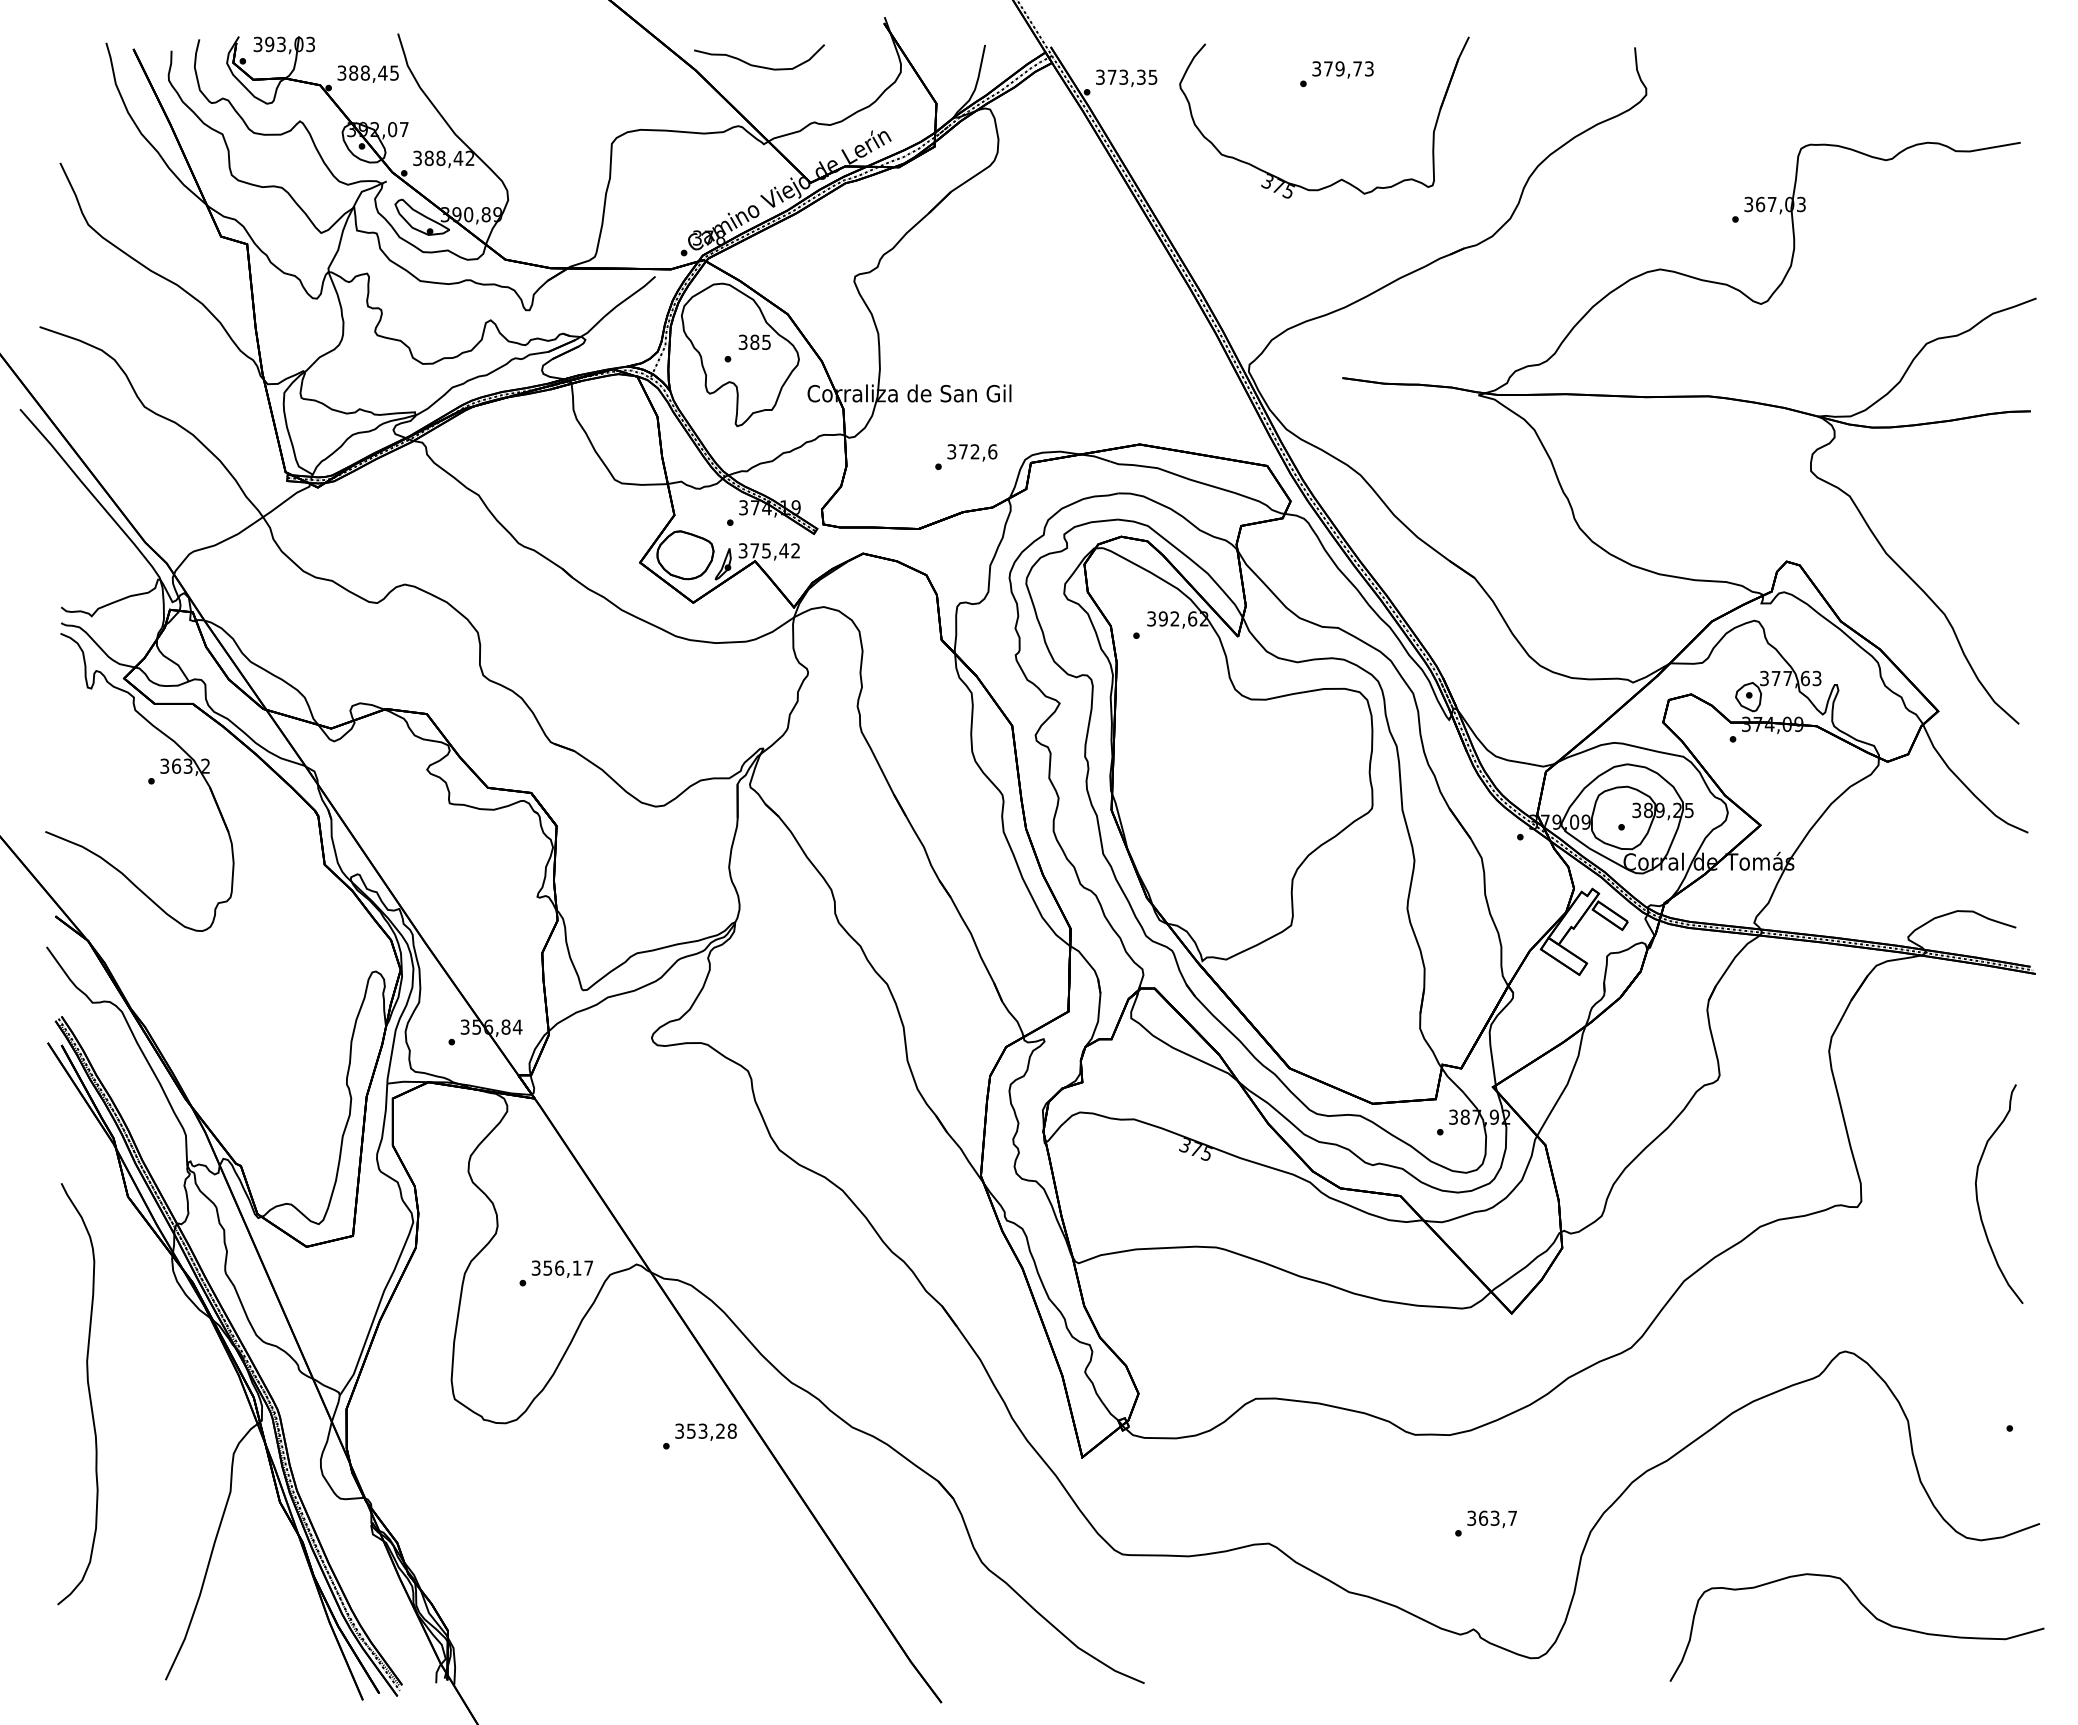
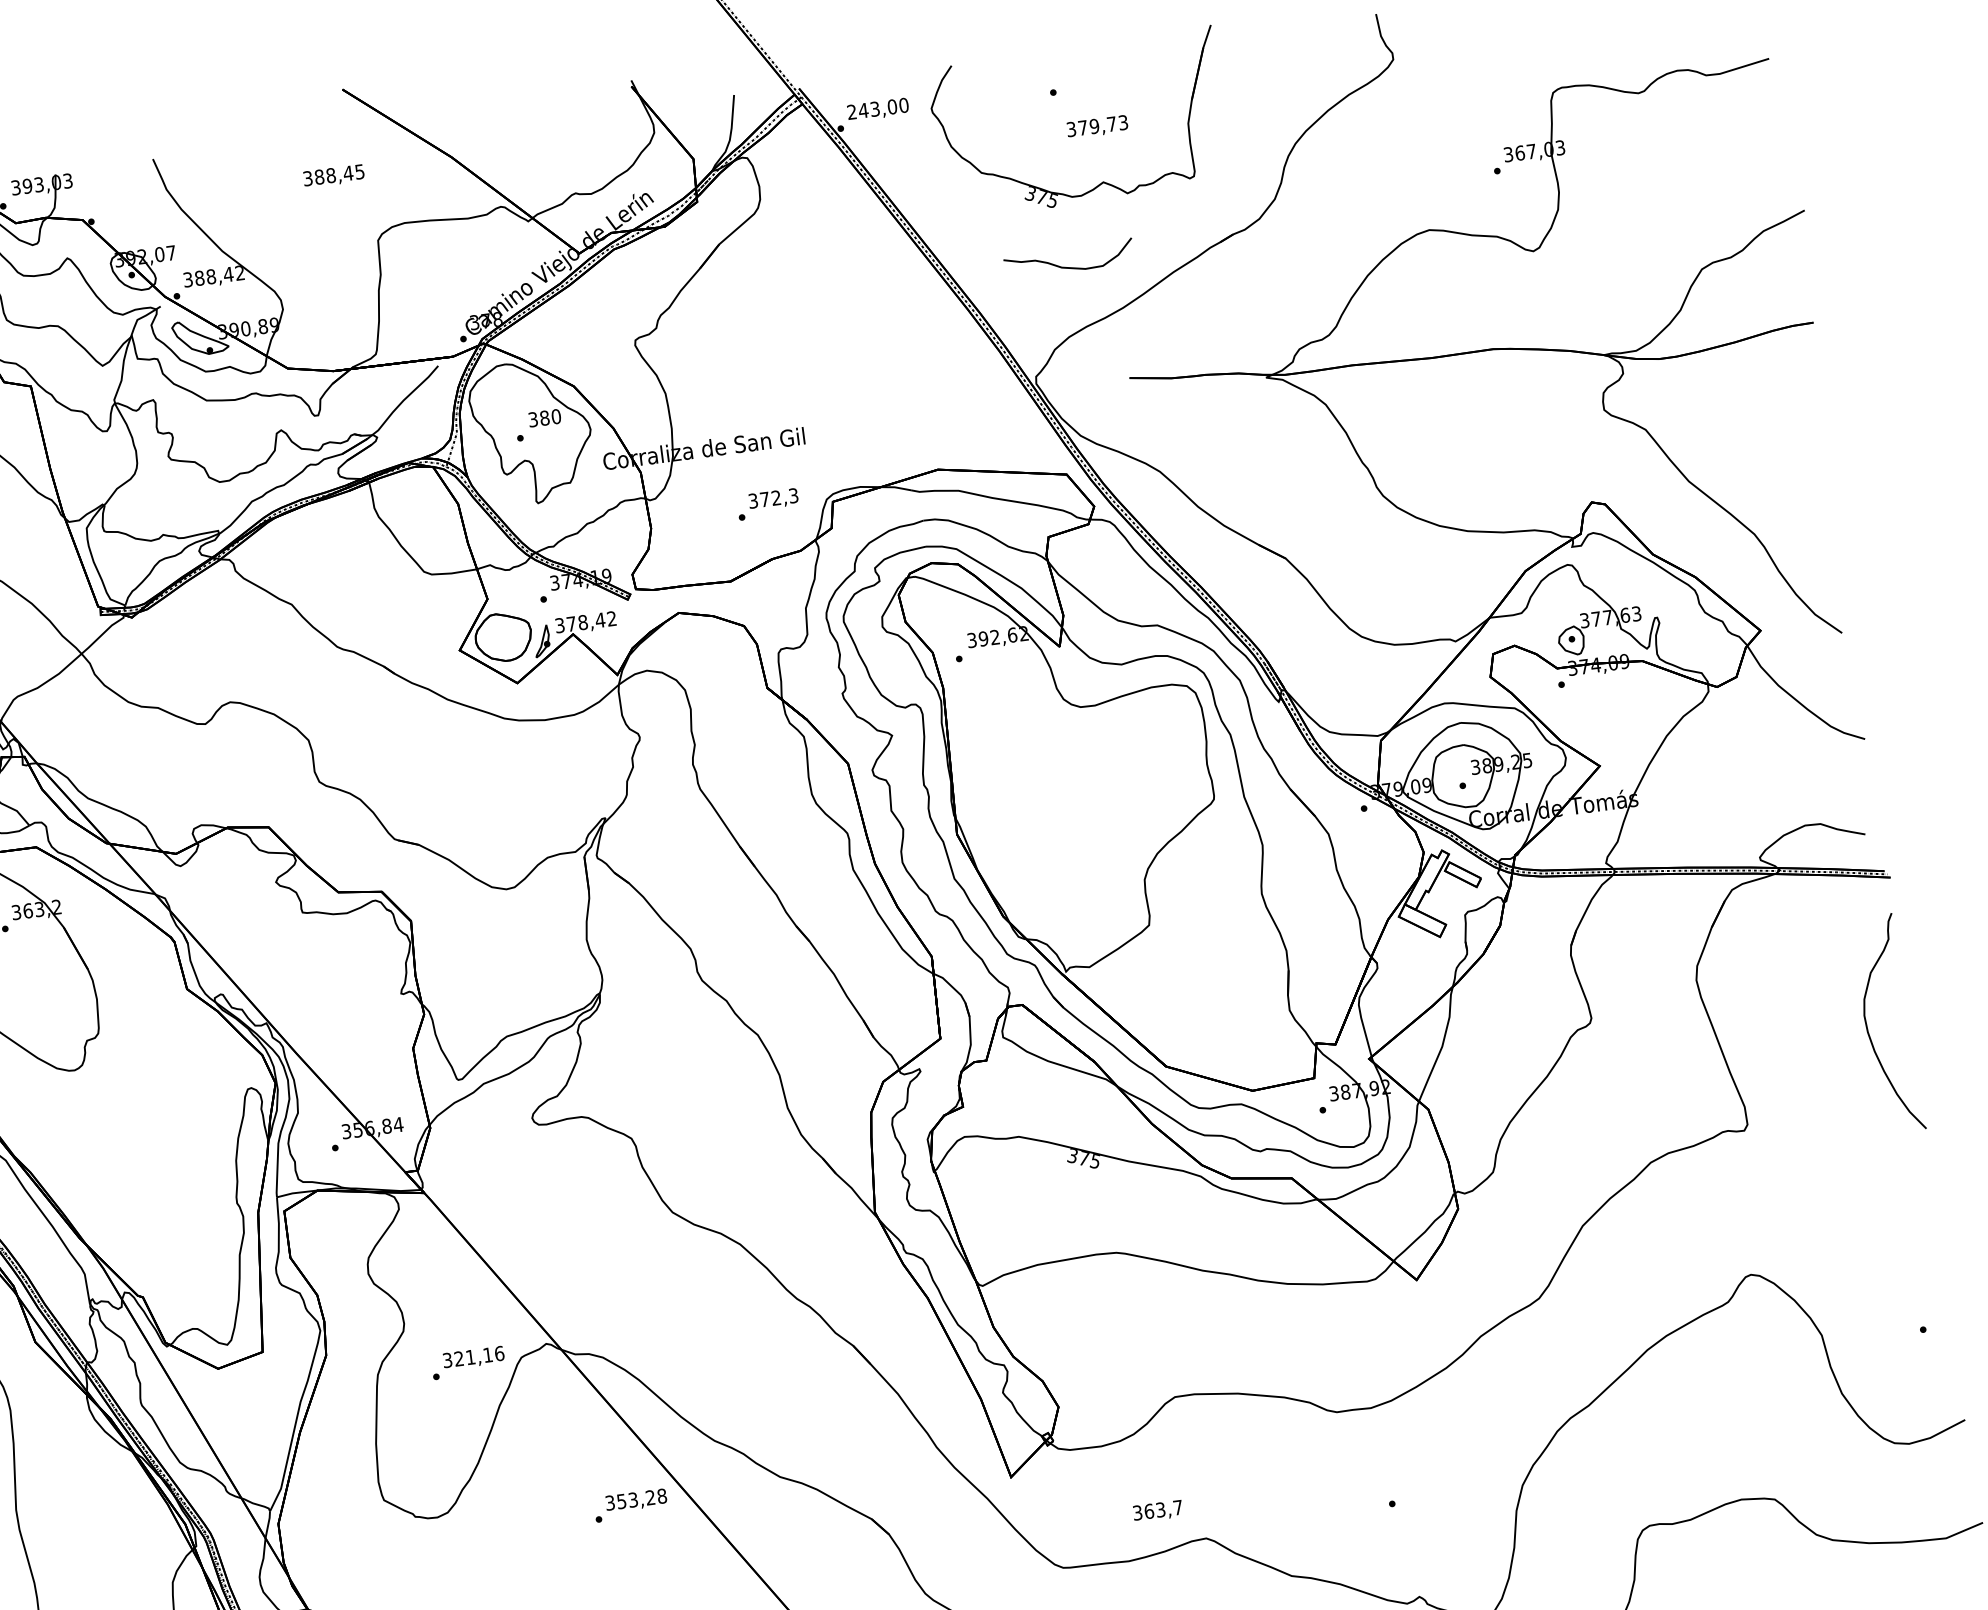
curve: (759, 65) -> (1069, 266), moved
text: (1342, 69) -> (1096, 126), moved
text: (367, 73) -> (333, 175), moved
text: (1126, 76) -> (877, 108), 373,35 -> 243,00
text: (766, 341) -> (556, 415), 385 -> 380
text: (992, 451) -> (793, 495), 372,6 -> 372,3
text: (766, 550) -> (582, 622), 375,42 -> 378,42
curve: (1978, 1200) -> (1869, 1032), moved
text: (568, 1267) -> (479, 1355), 356,17 -> 321,16
text: (1491, 1519) -> (1157, 1511), moved

